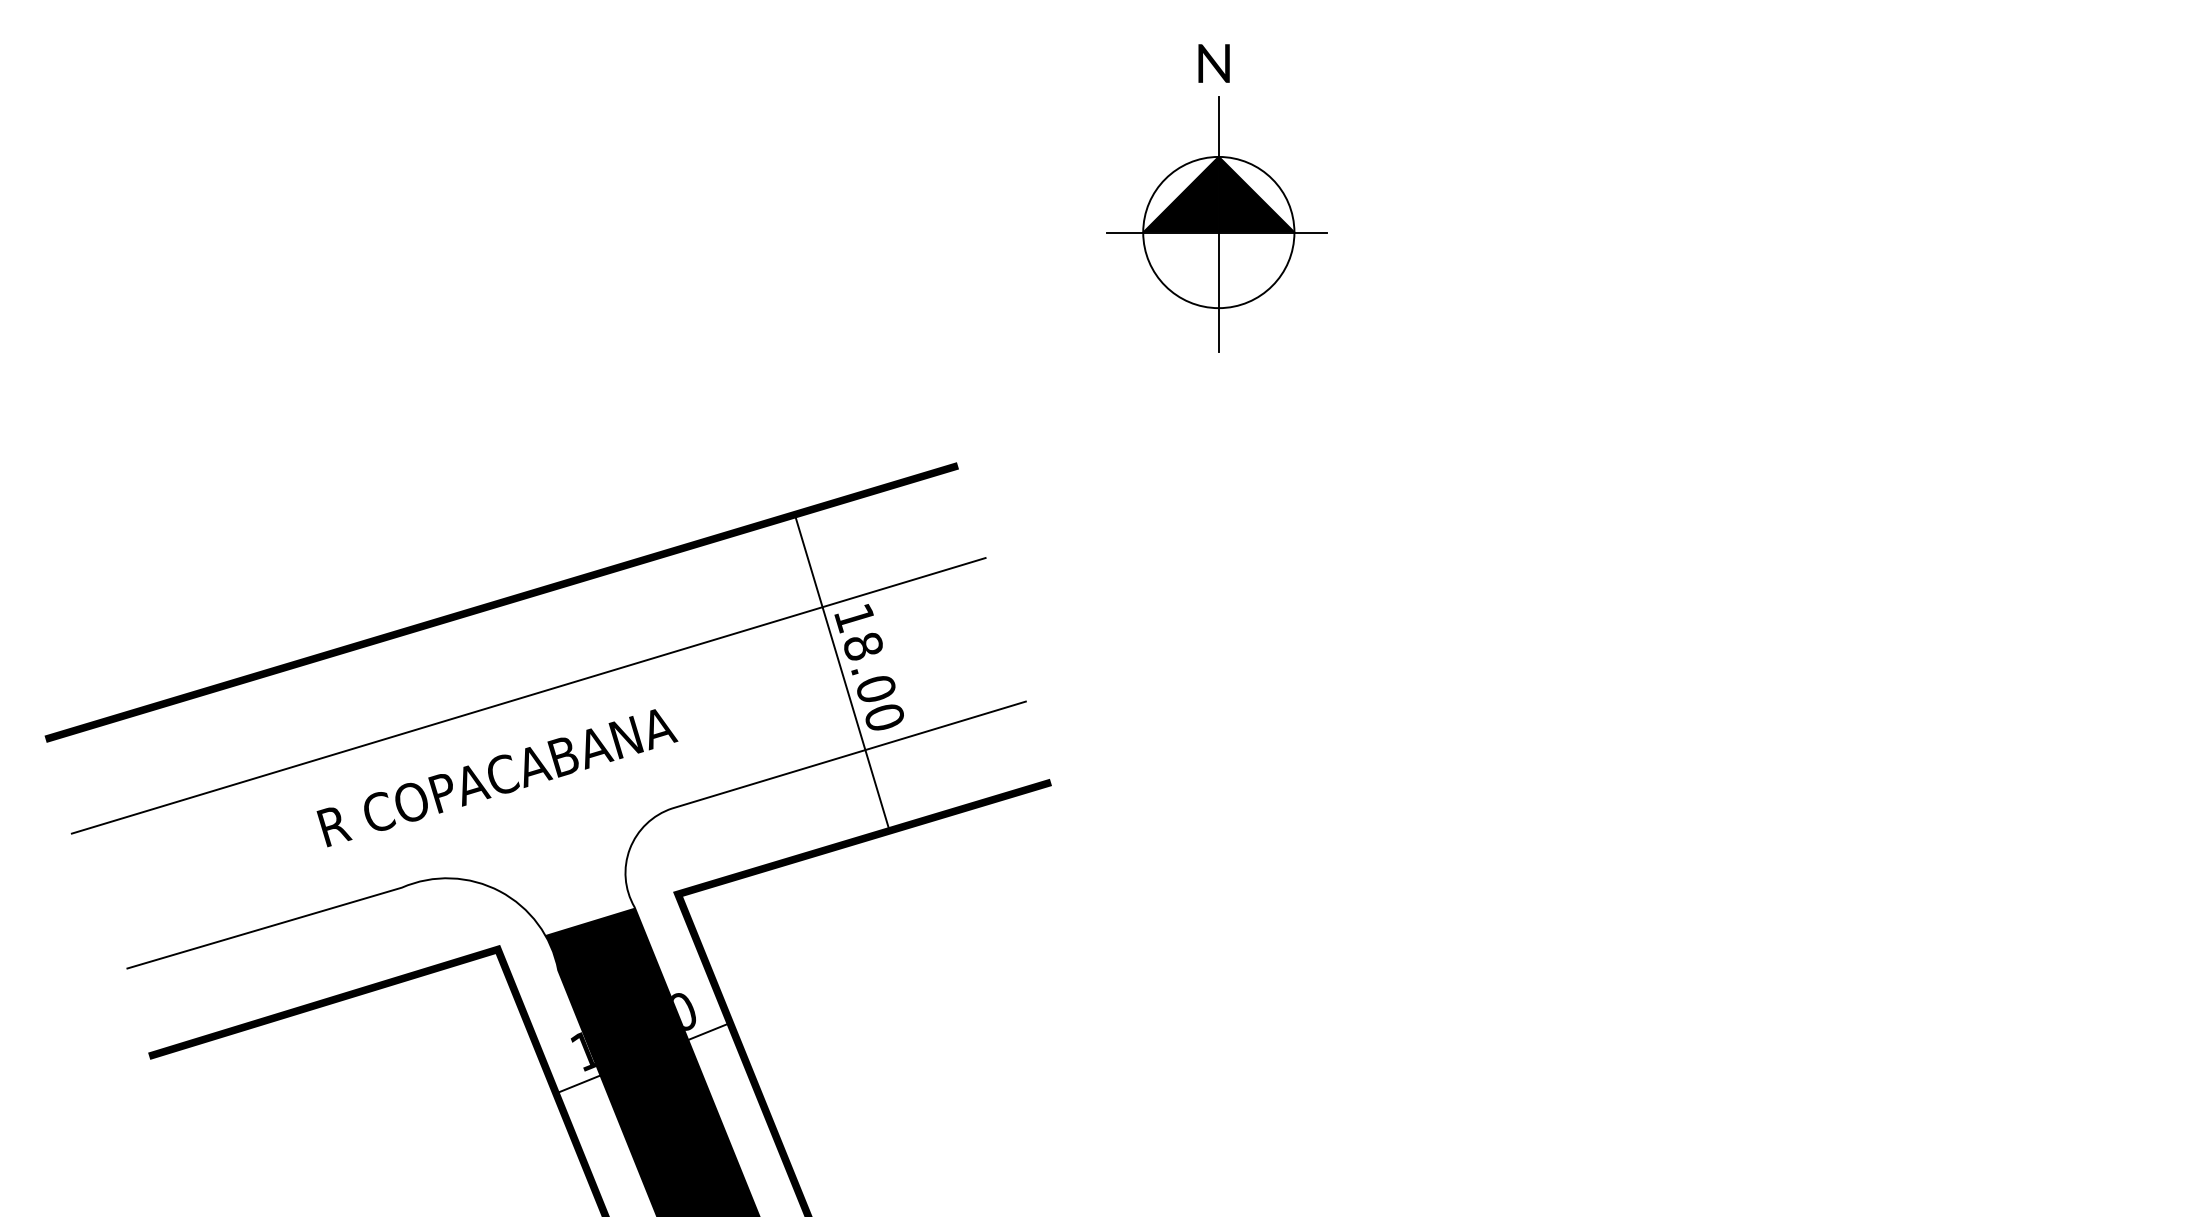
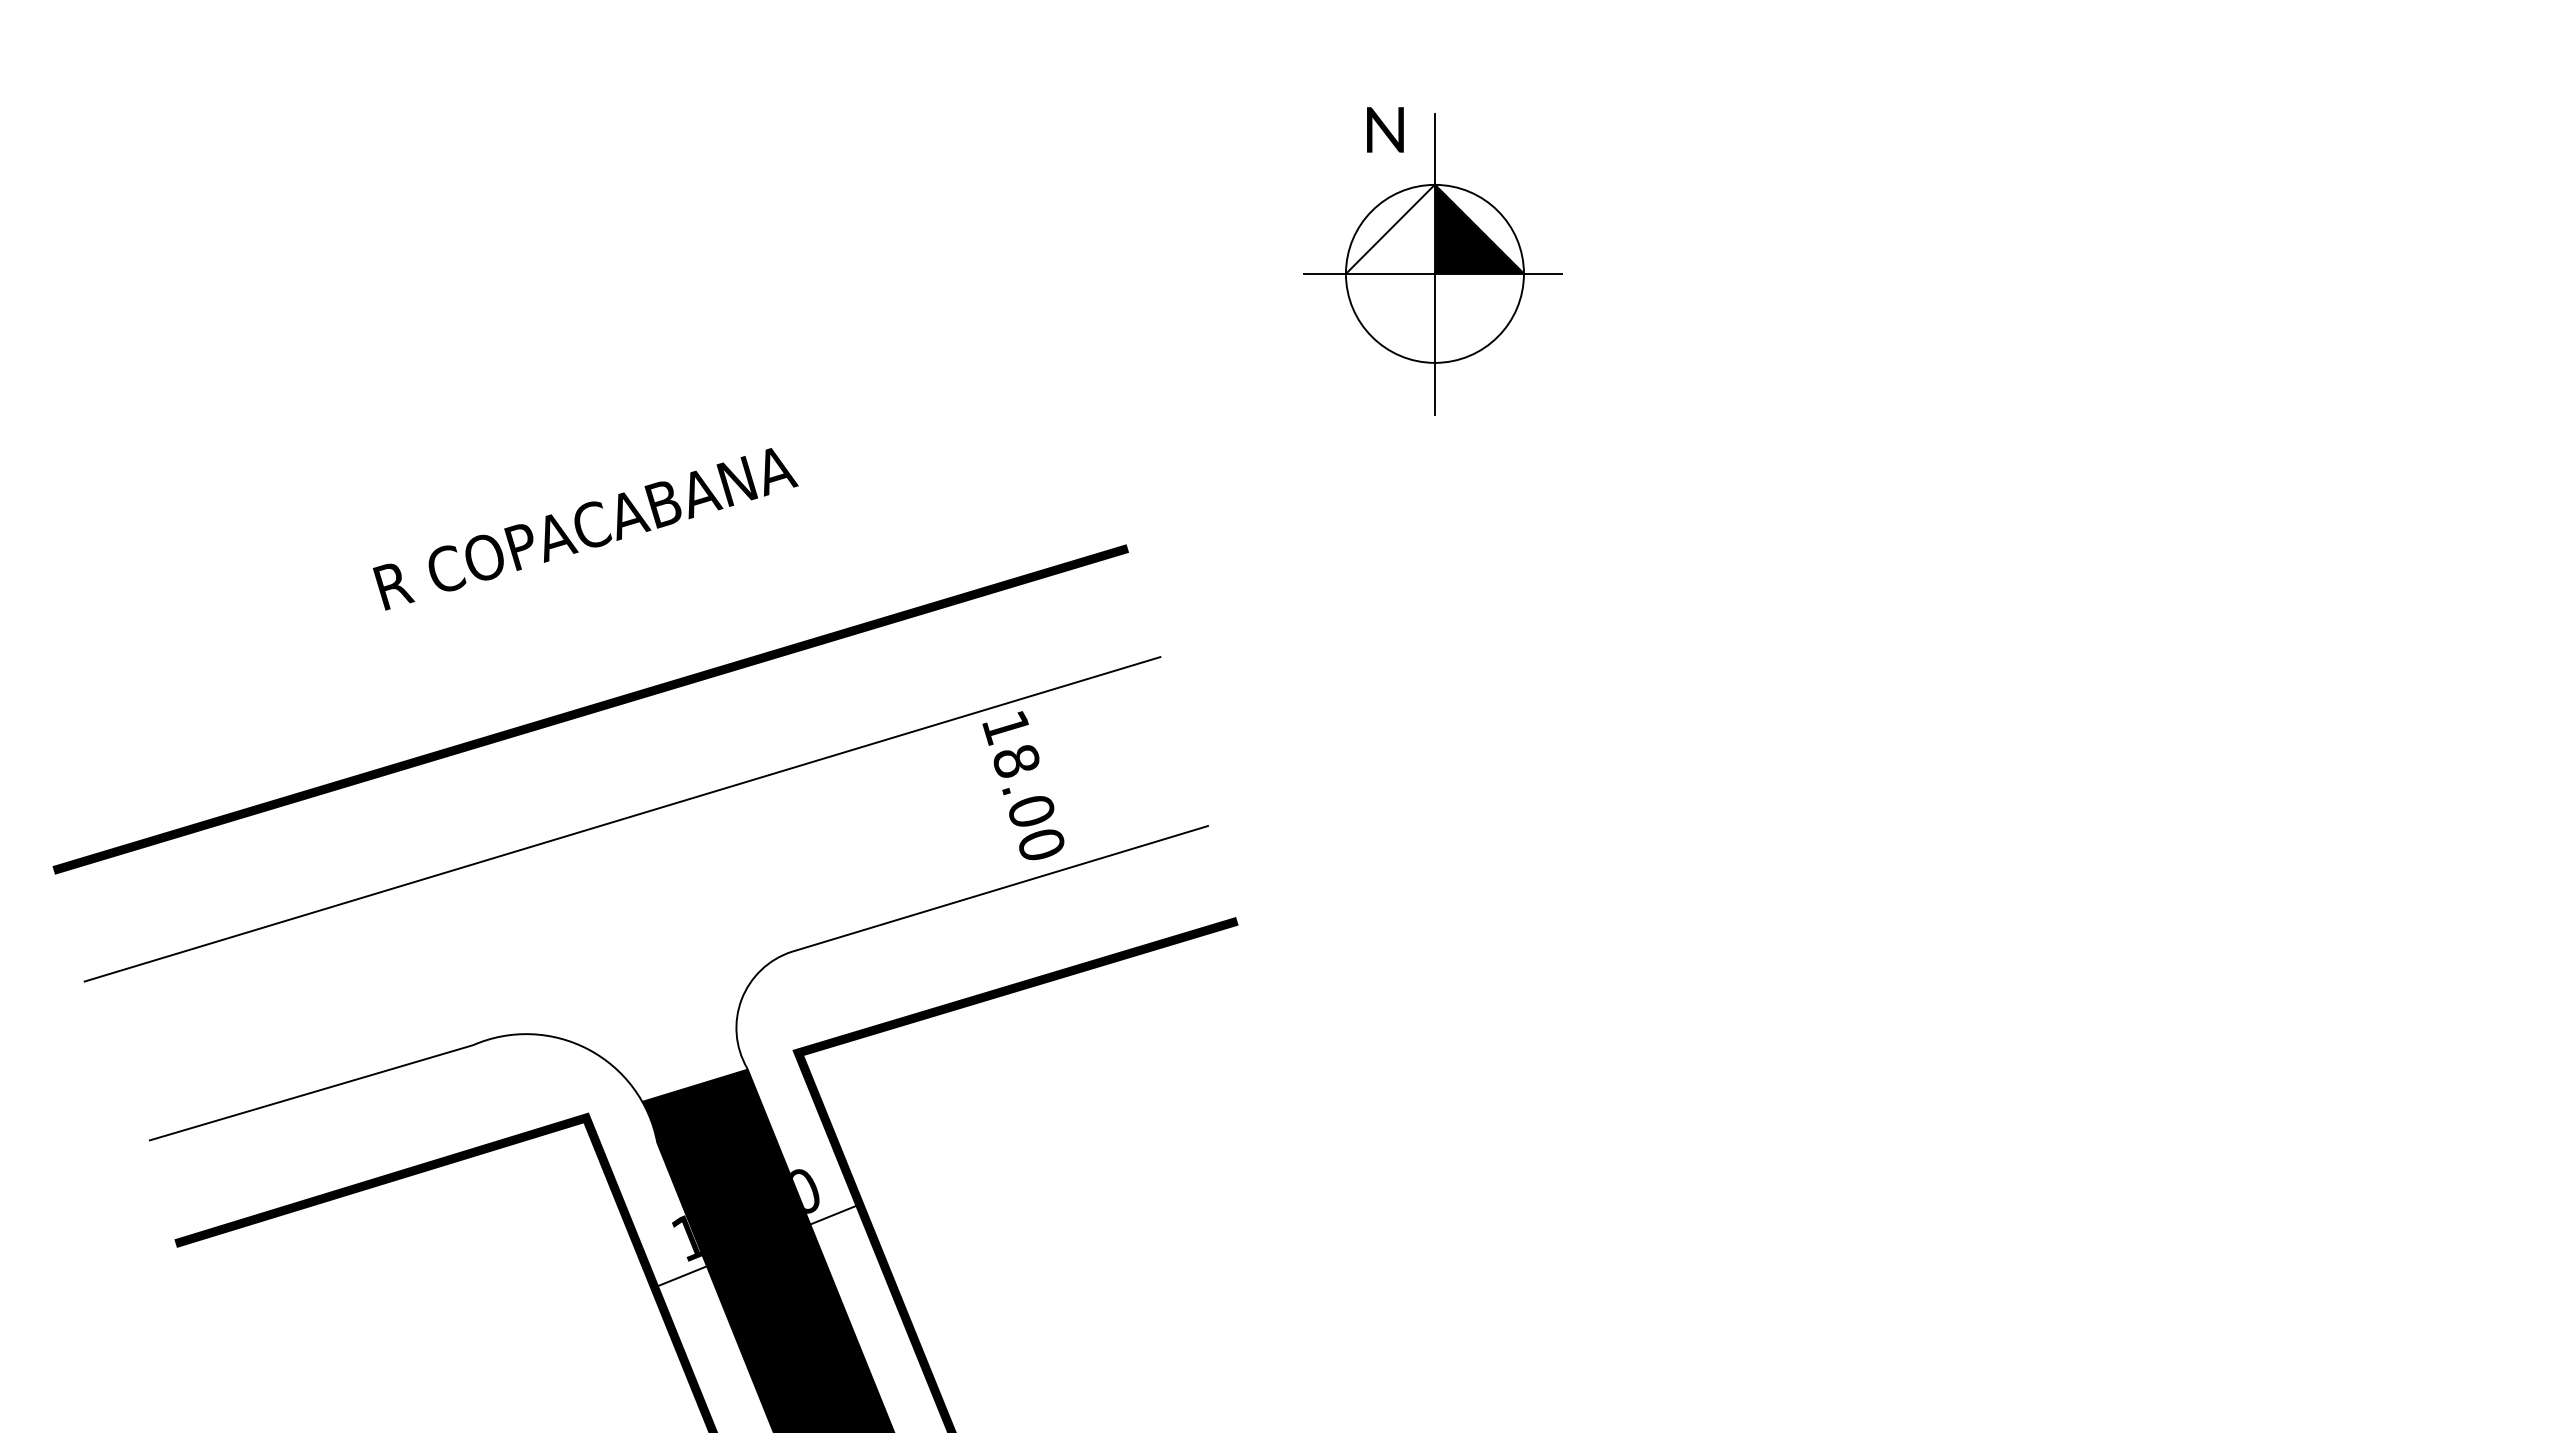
text: (1214, 63) -> (1385, 129), moved
fill: (1180, 193) -> (1389, 228), removed
line: (842, 673) -> (991, 792), removed
text: (497, 778) -> (585, 529), moved

